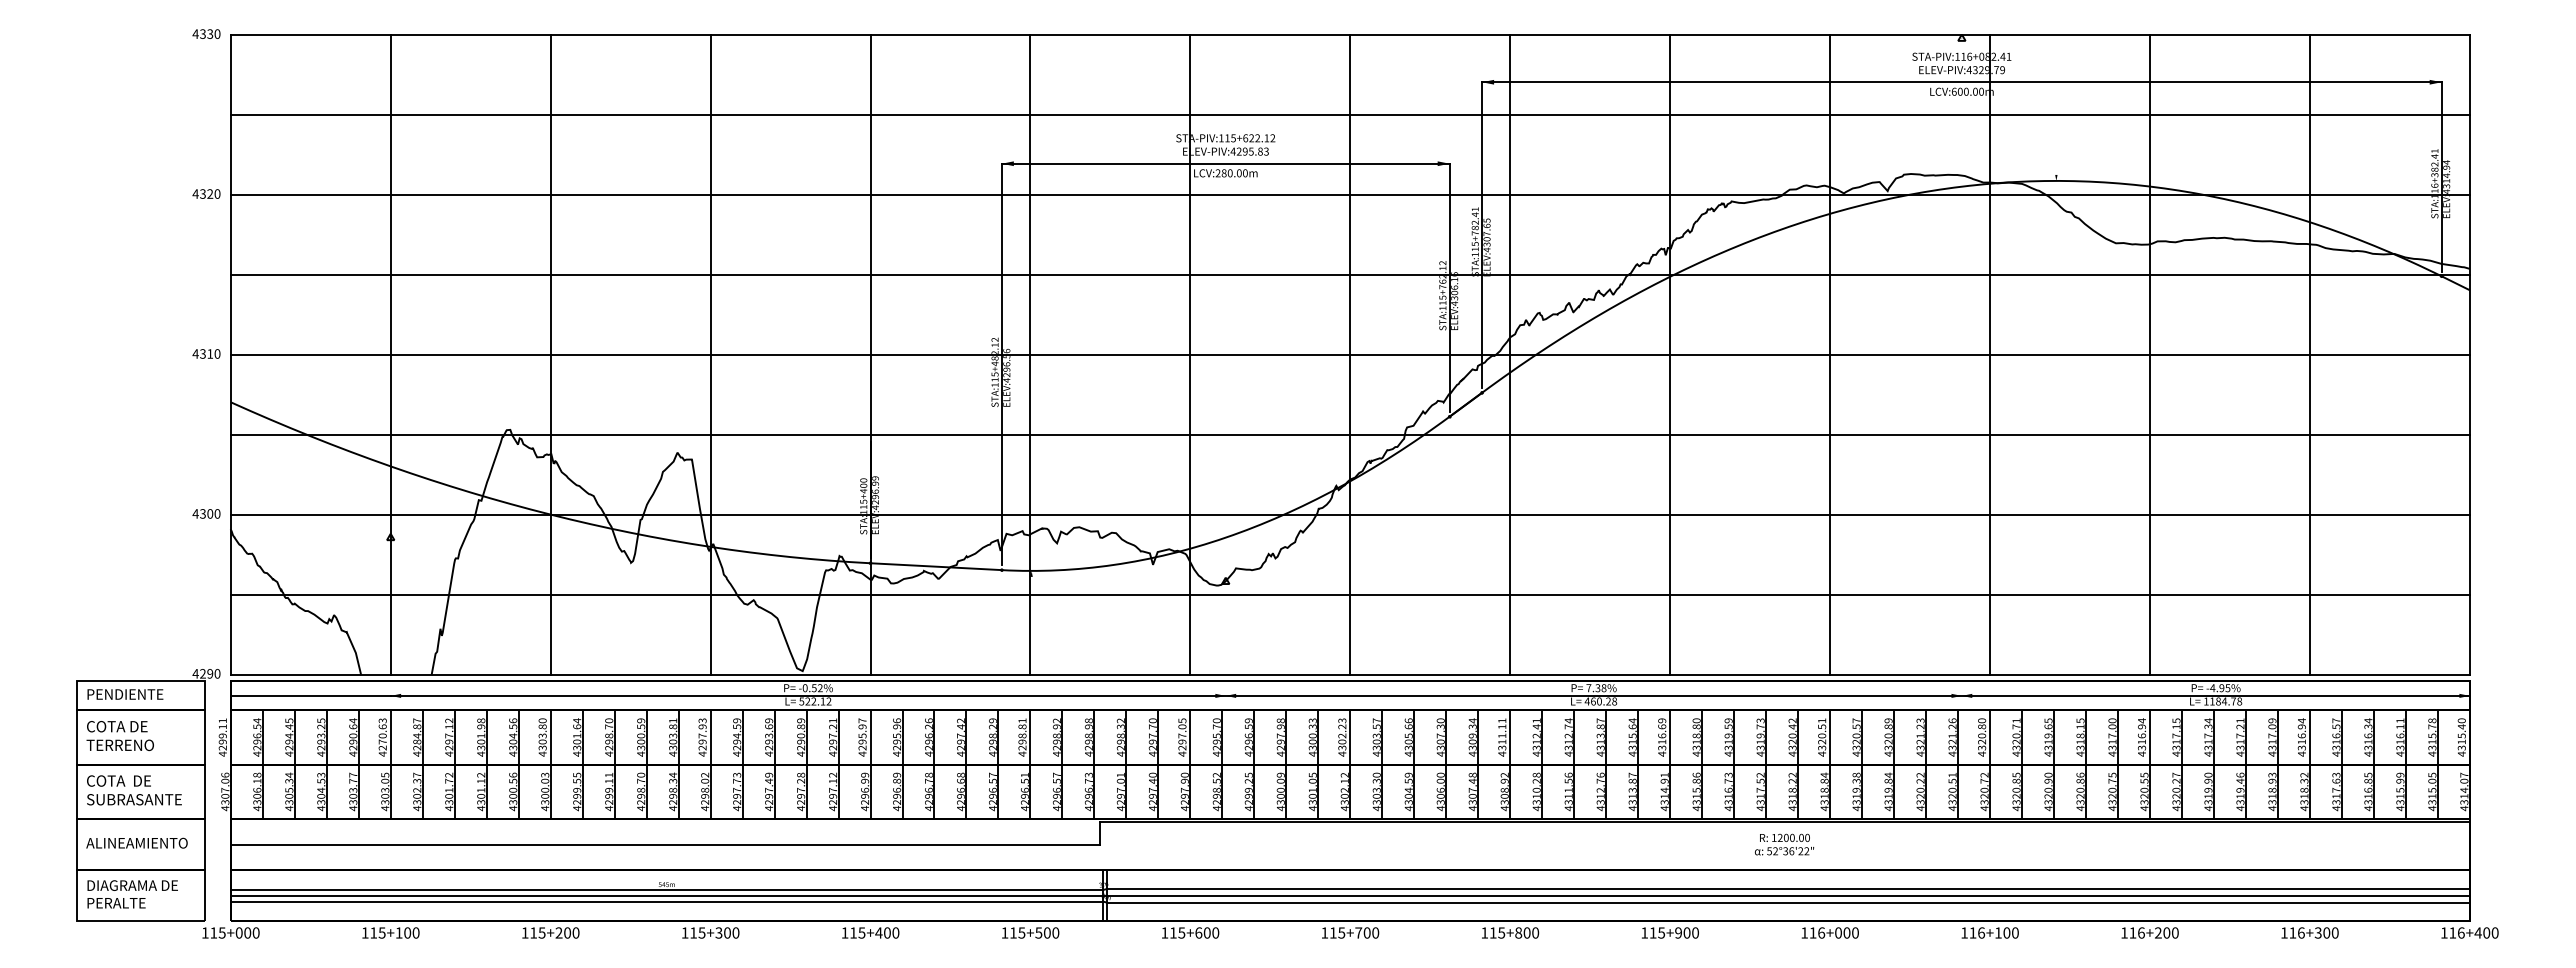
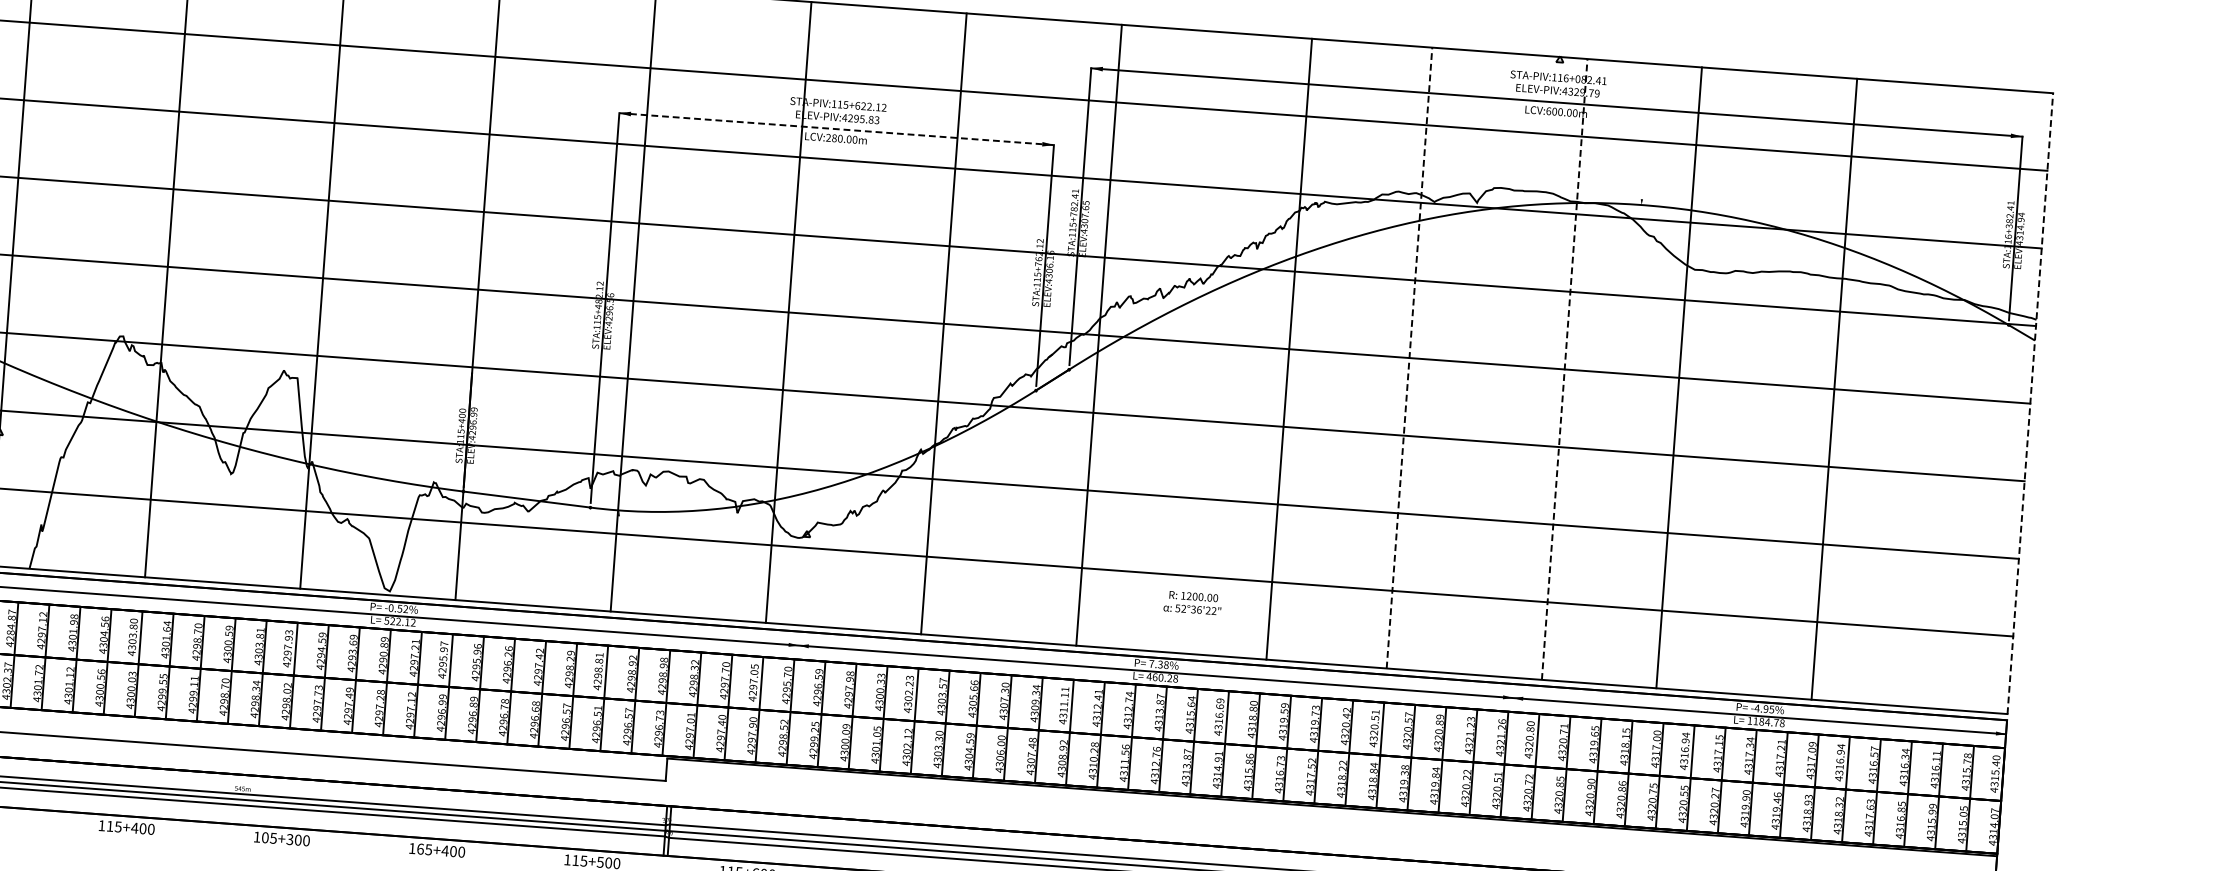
line: (1225, 163) -> (836, 128), solid -> dashed
line: (1670, 355) -> (1289, 349), moved
line: (1830, 355) -> (1409, 358), solid -> dashed
line: (1990, 355) -> (1565, 369), solid -> dashed
line: (2149, 355) -> (1678, 378), moved
line: (2309, 355) -> (1833, 389), moved
line: (2469, 355) -> (2030, 403), solid -> dashed
text: (1784, 844) -> (1192, 602), moved
text: (558, 932) -> (134, 827), 115+200 -> 115+400
text: (693, 932) -> (265, 837), 115+300 -> 105+300
text: (853, 932) -> (420, 848), 115+400 -> 165+400

